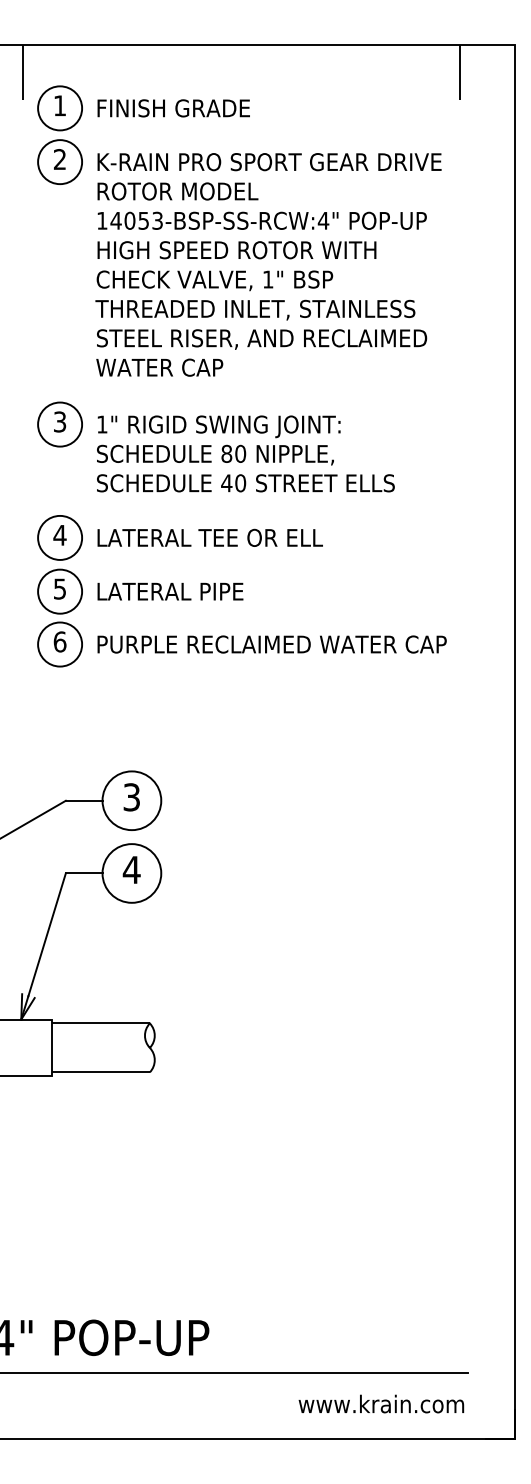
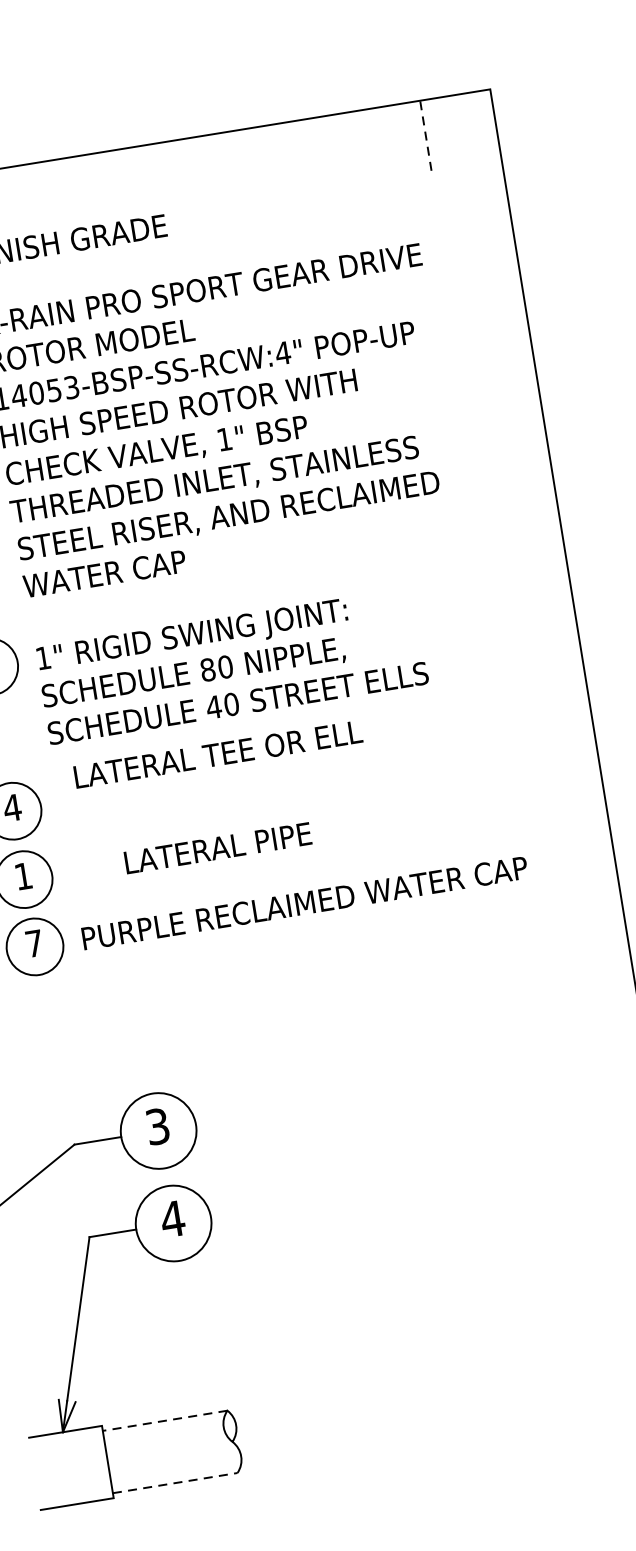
line: (459, 72) -> (425, 136), solid -> dashed
text: (209, 537) -> (217, 754), moved
text: (59, 588) -> (22, 875), 5 -> 1
text: (170, 591) -> (218, 847), moved
text: (59, 641) -> (33, 943), 6 -> 7
line: (100, 1023) -> (164, 1420), solid -> dashed
line: (100, 1072) -> (174, 1483), solid -> dashed

